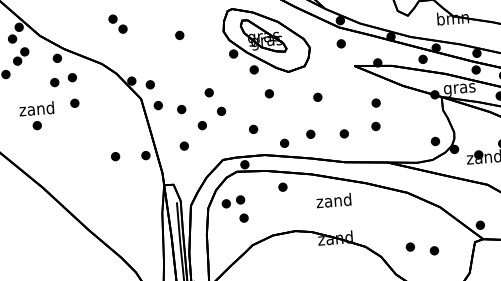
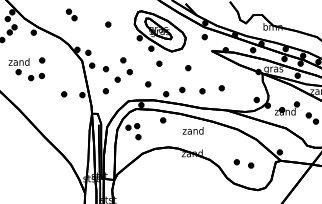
part: (63, 79) -> (36, 76), moved
part: (375, 103) -> (222, 74), removed

